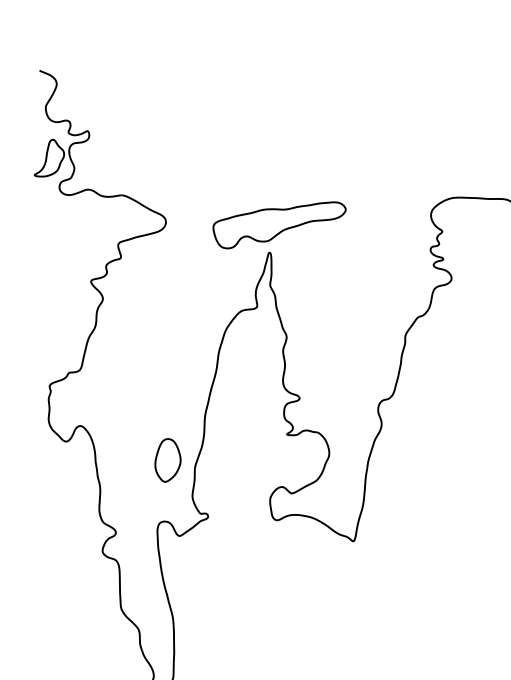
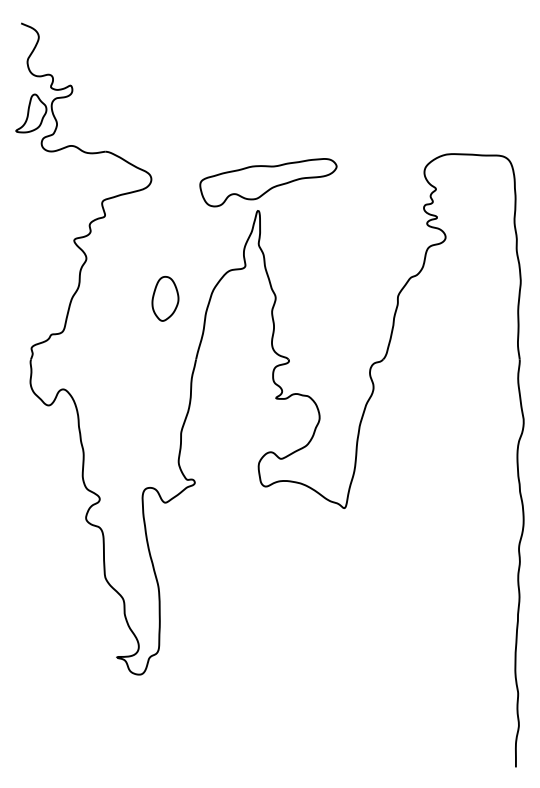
part: (168, 460) -> (165, 298), moved

